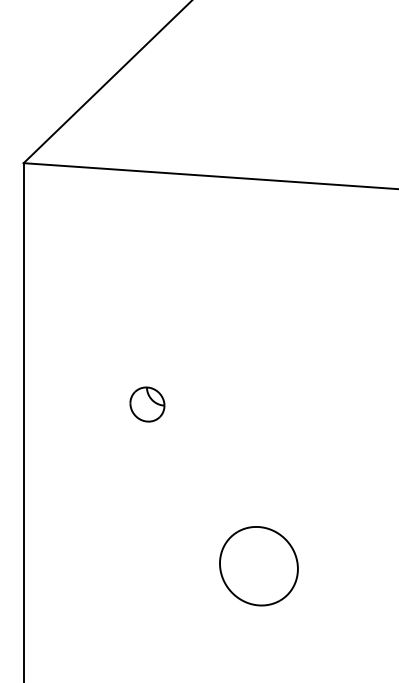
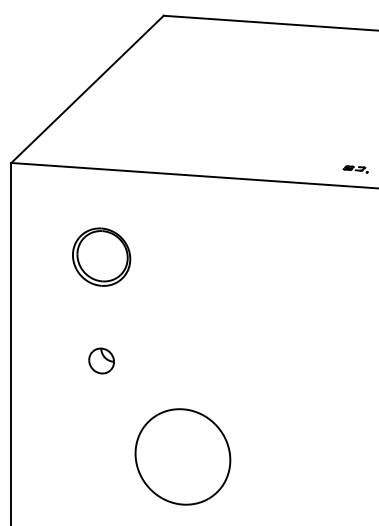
part: (147, 291) -> (101, 256), added
part: (147, 403) -> (101, 360), moved
part: (258, 565) -> (182, 456), size x1.67

